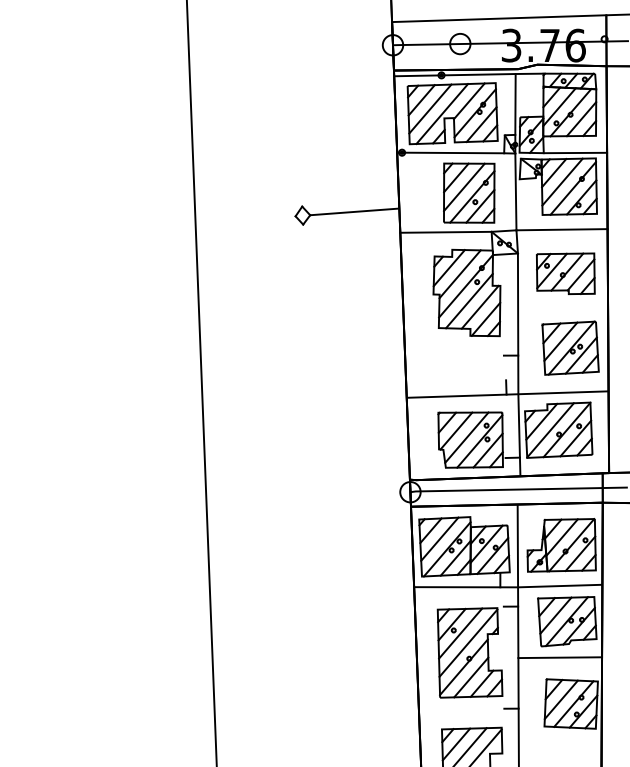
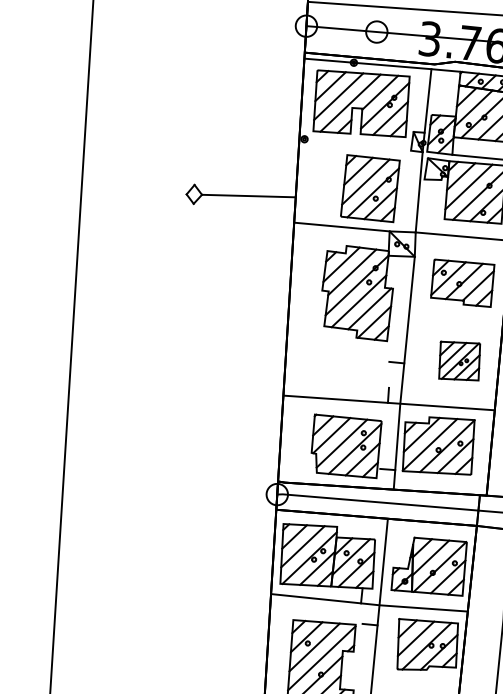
line: (450, 152) -> (355, 144), removed
part: (570, 347) -> (459, 360), size x0.7
line: (560, 657) -> (416, 683), removed

